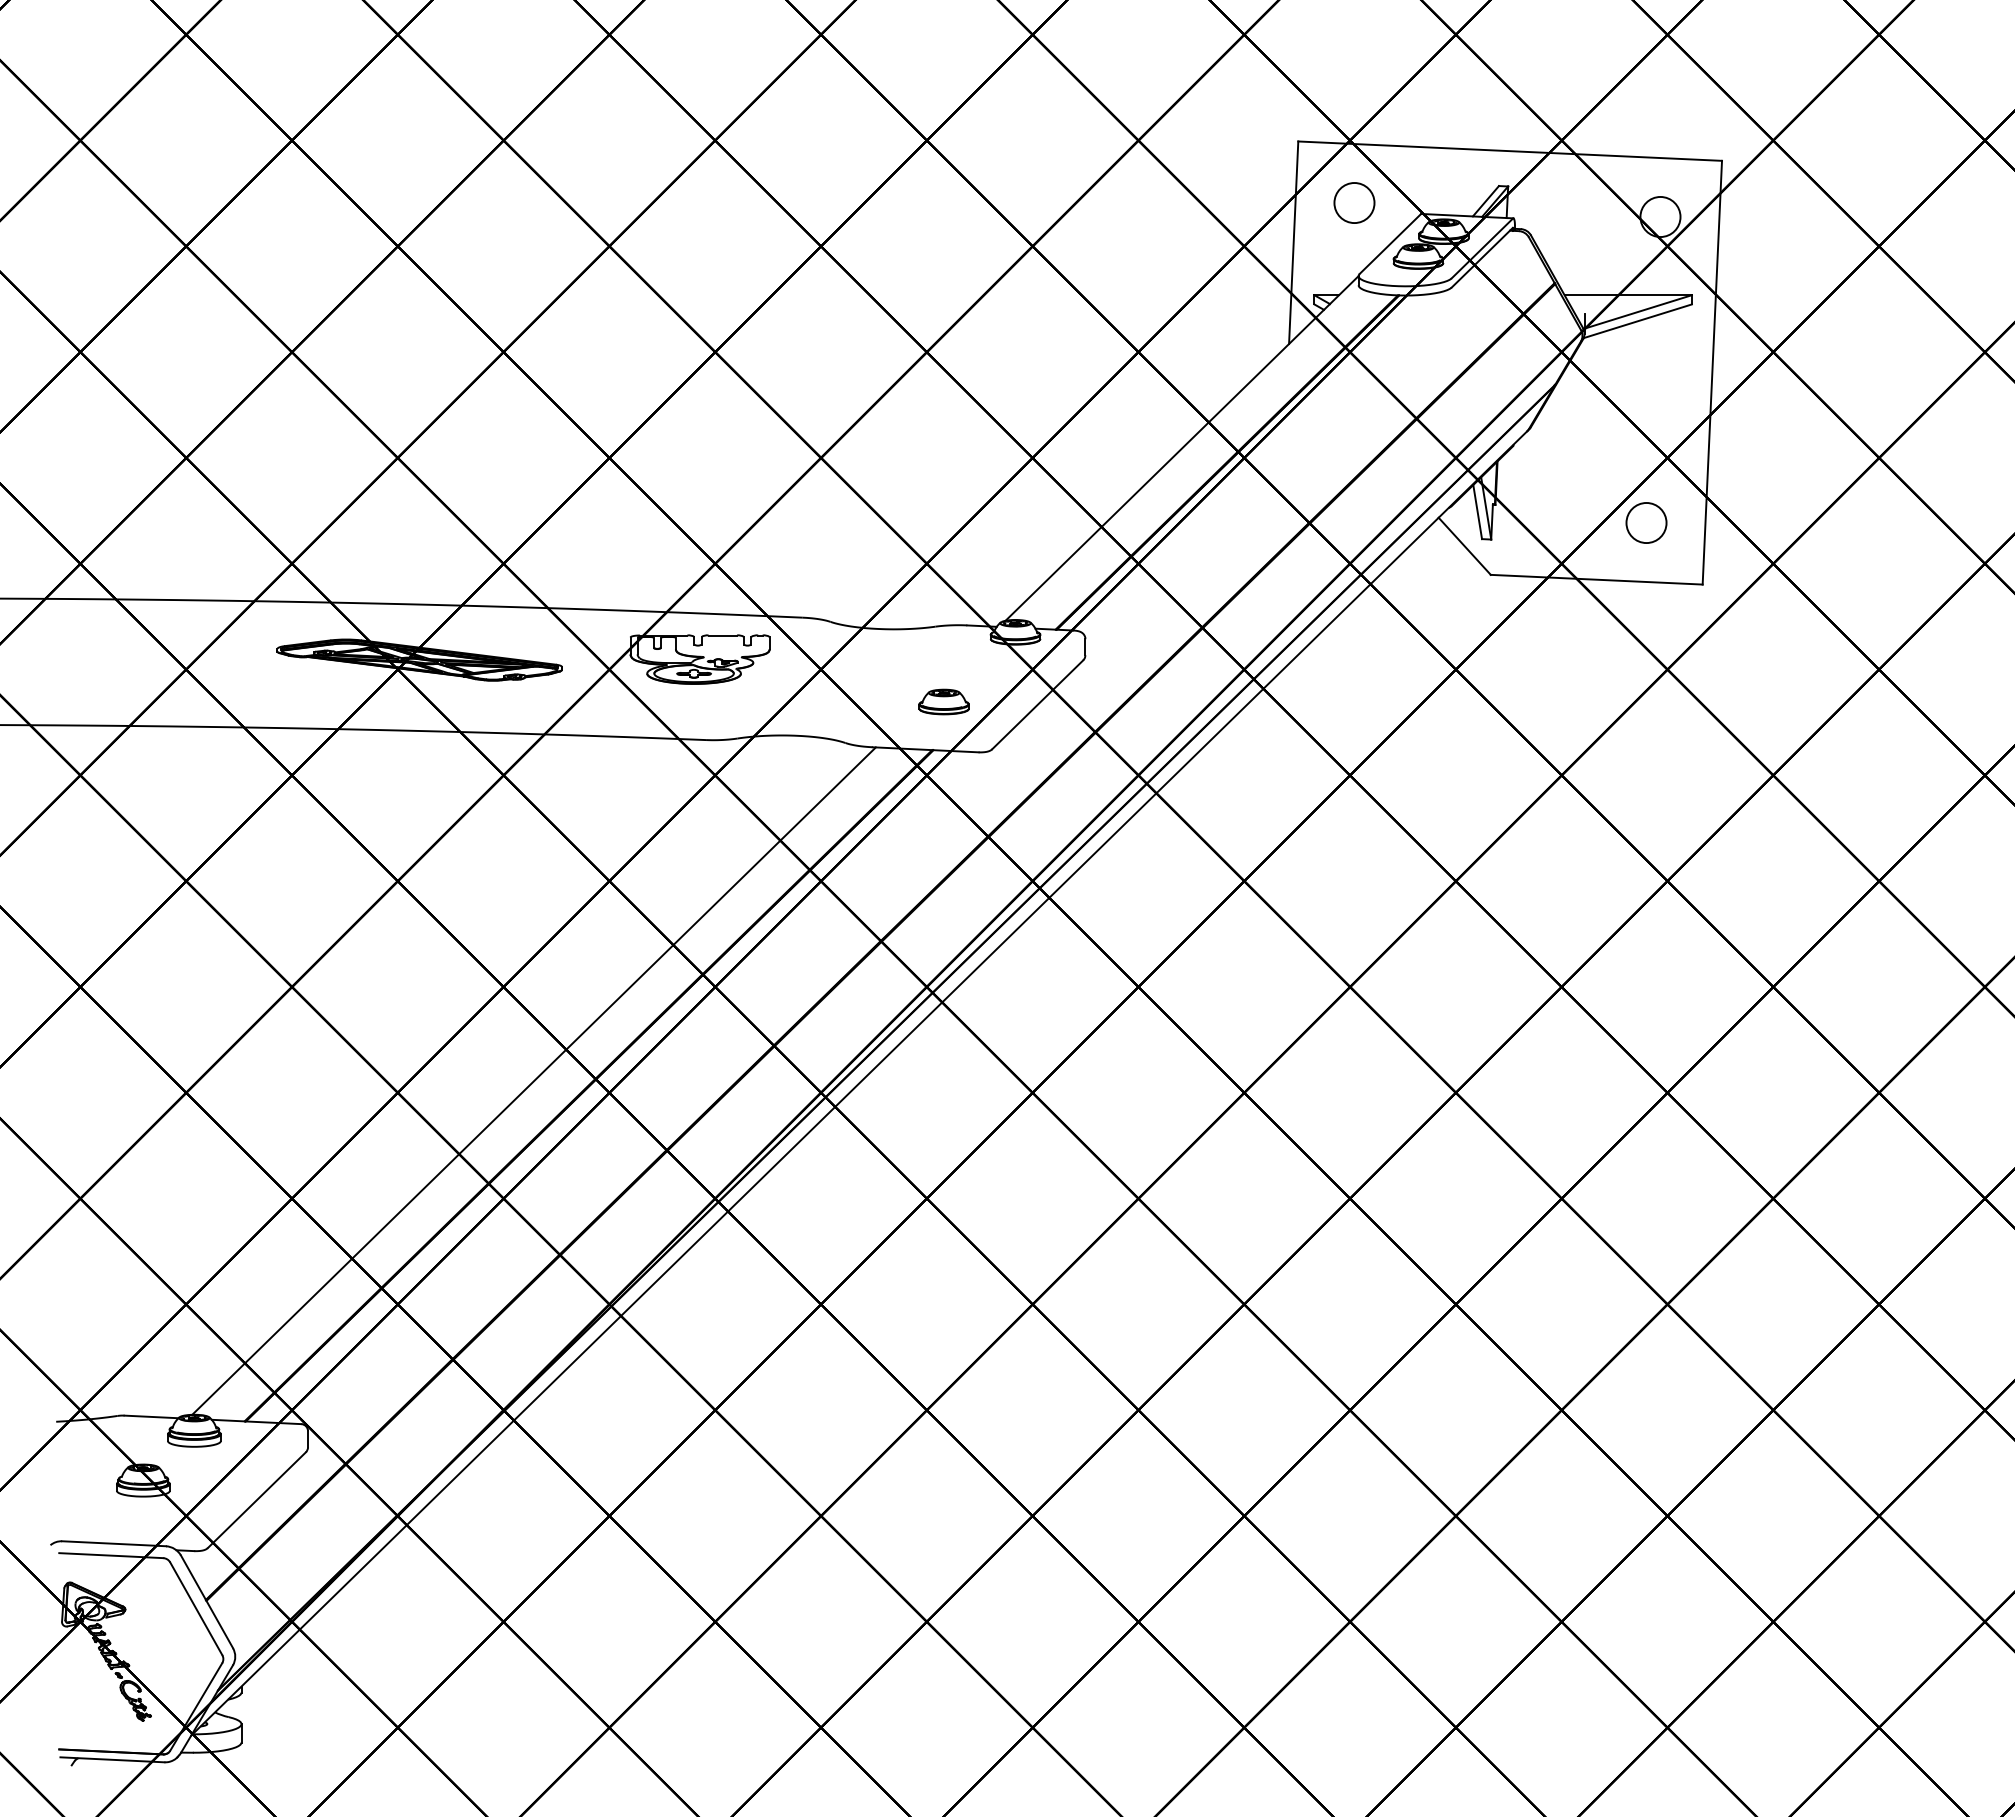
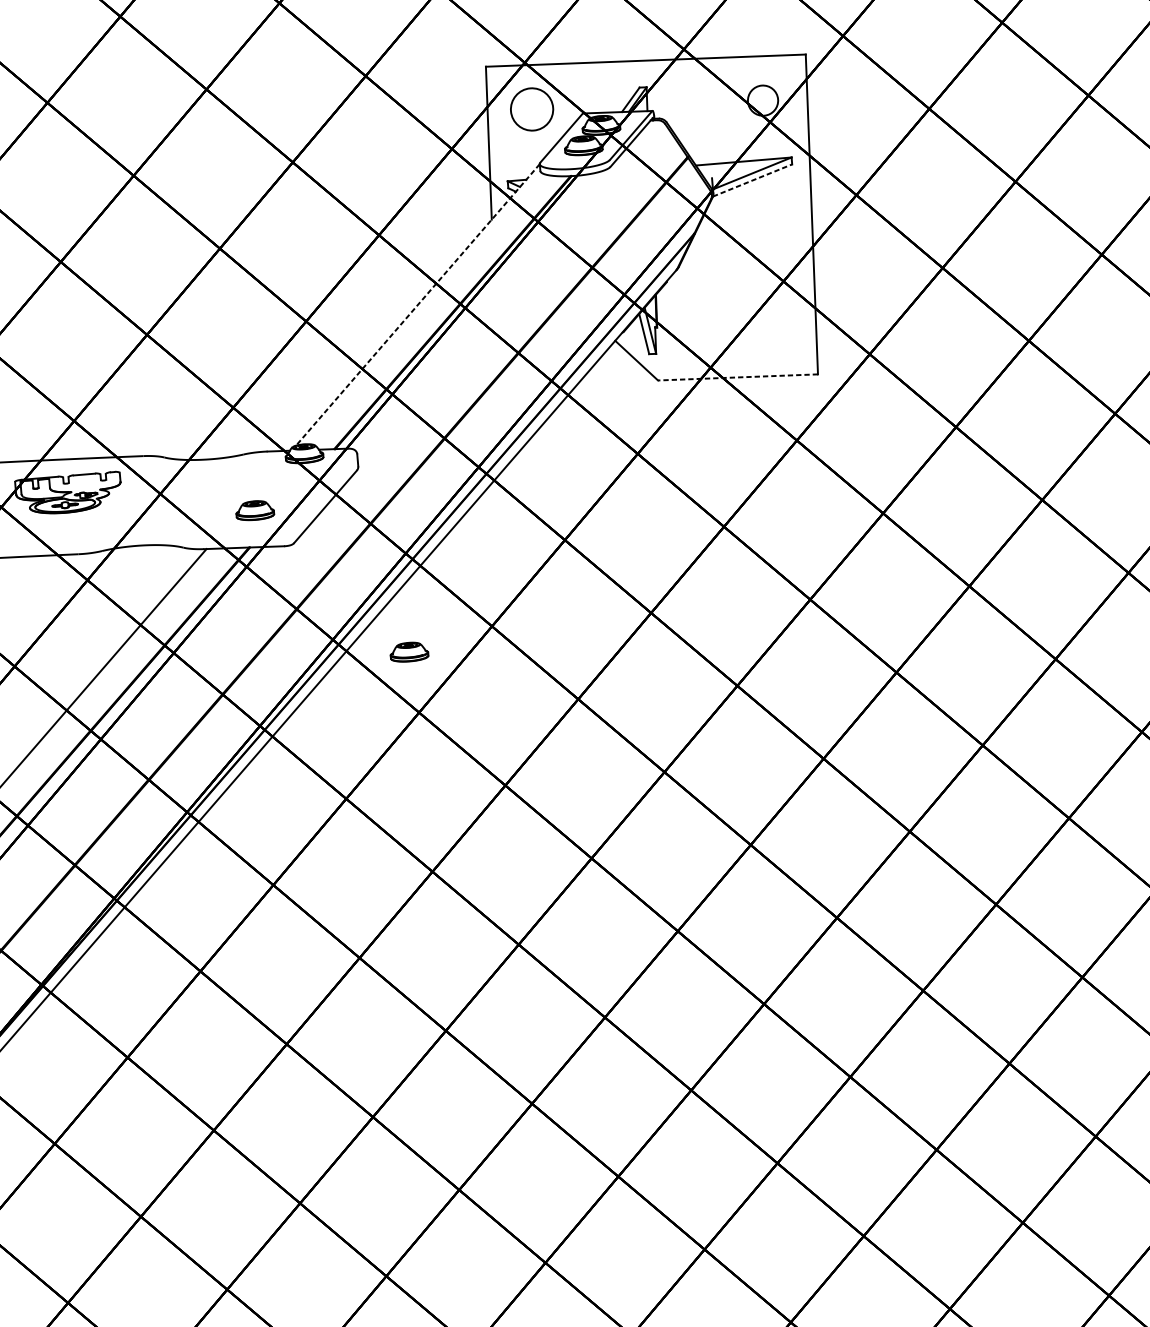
circle: (1354, 203) -> (532, 109), size x1.4
line: (1637, 321) -> (752, 180), solid -> dashed
line: (1182, 448) -> (418, 304), solid -> dashed
circle: (1646, 522) -> (771, 331), removed
line: (1596, 579) -> (737, 377), solid -> dashed
part: (1131, 905) -> (408, 651), added

